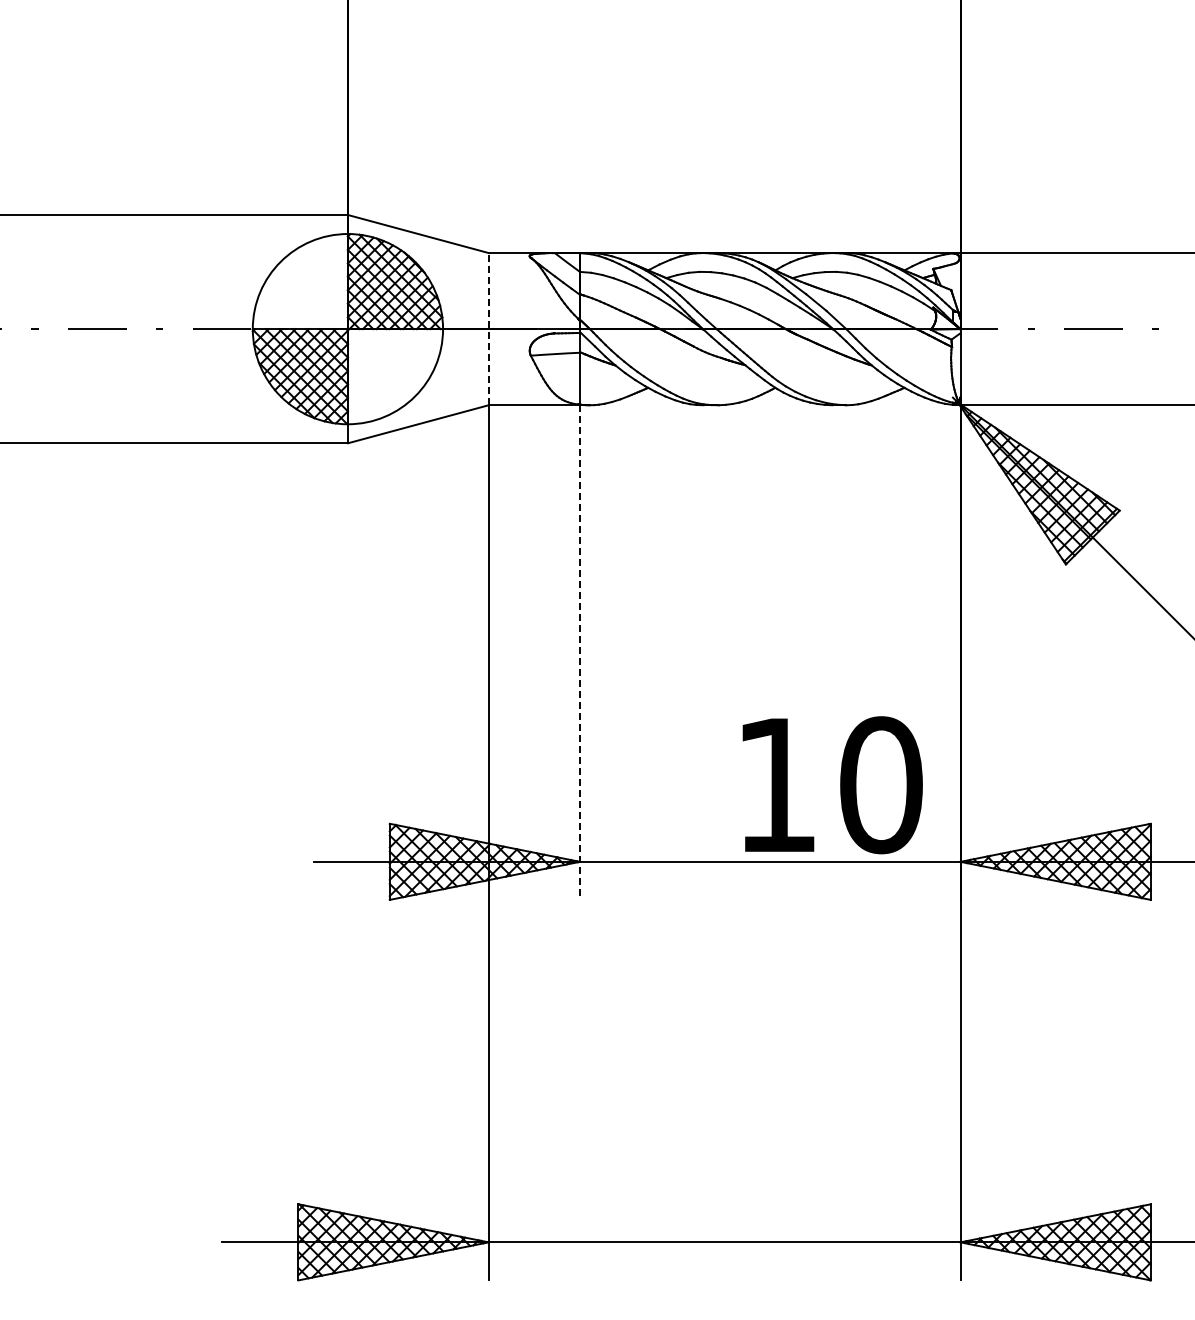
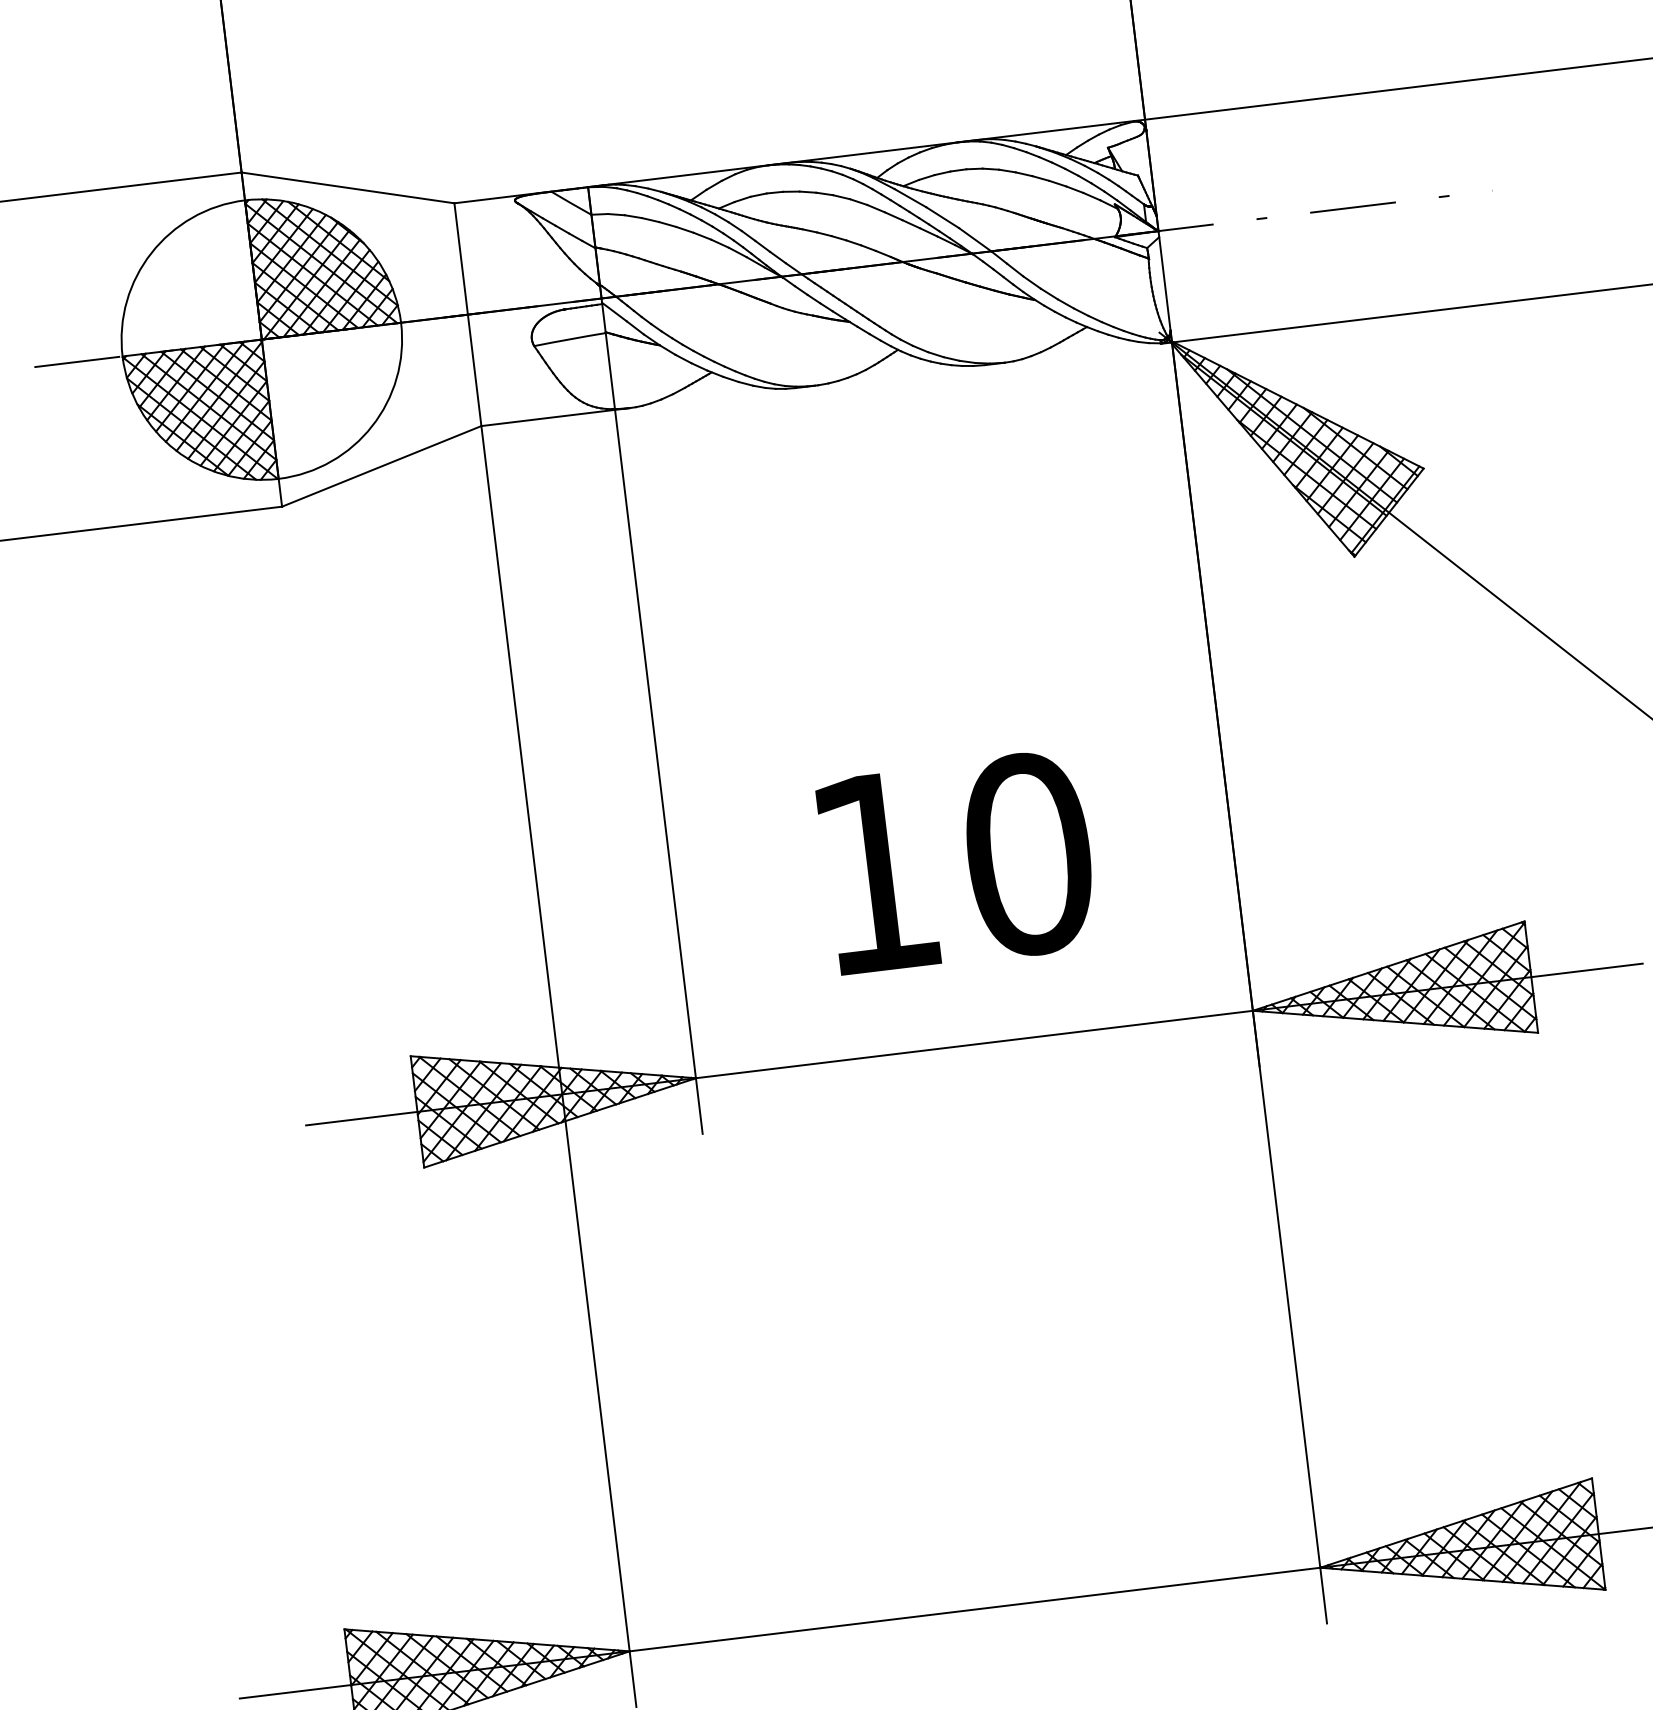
line: (488, 328) -> (467, 313), dashed -> solid
line: (580, 653) -> (659, 773), dashed -> solid
text: (832, 785) -> (957, 863), moved

